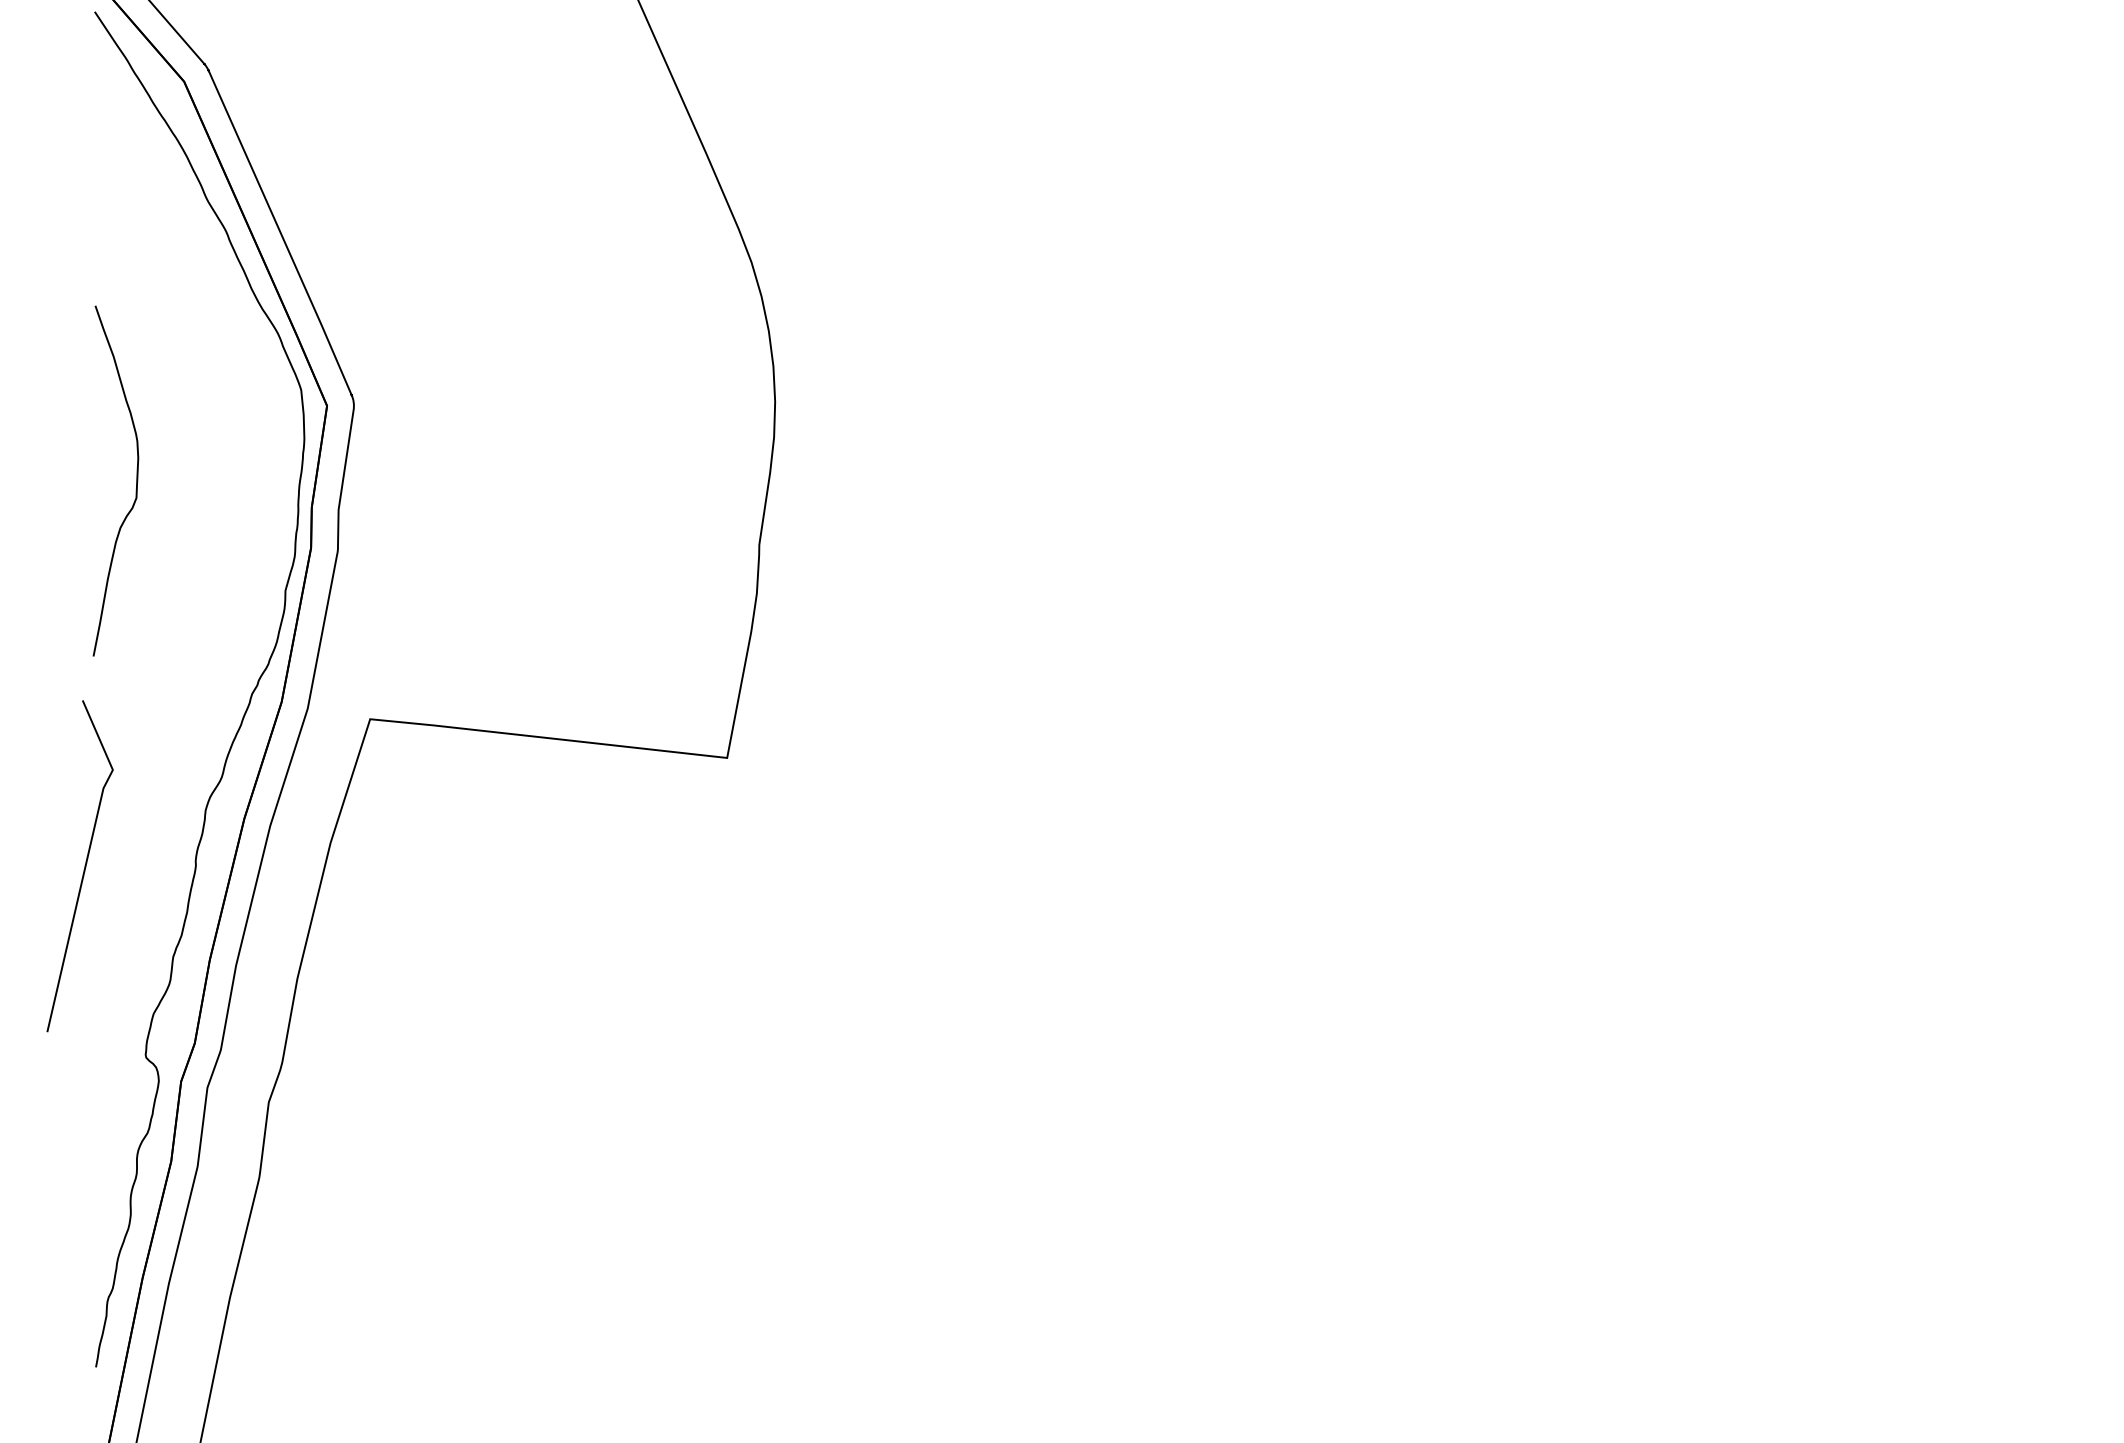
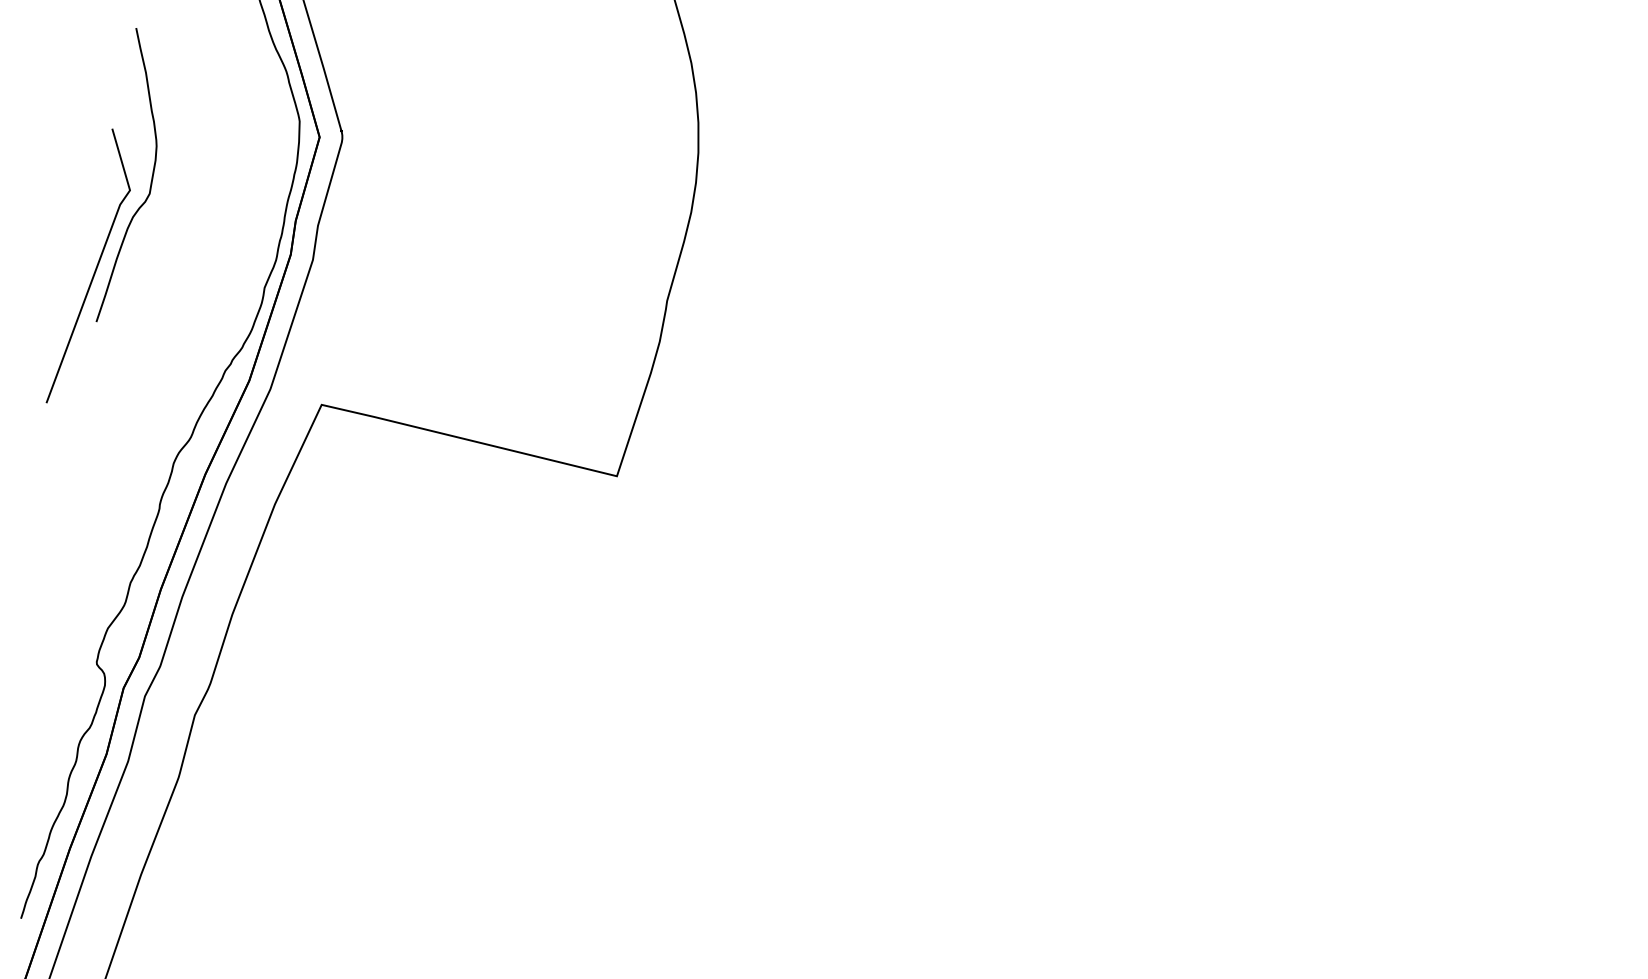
line: (84, 866) -> (95, 268), moved

